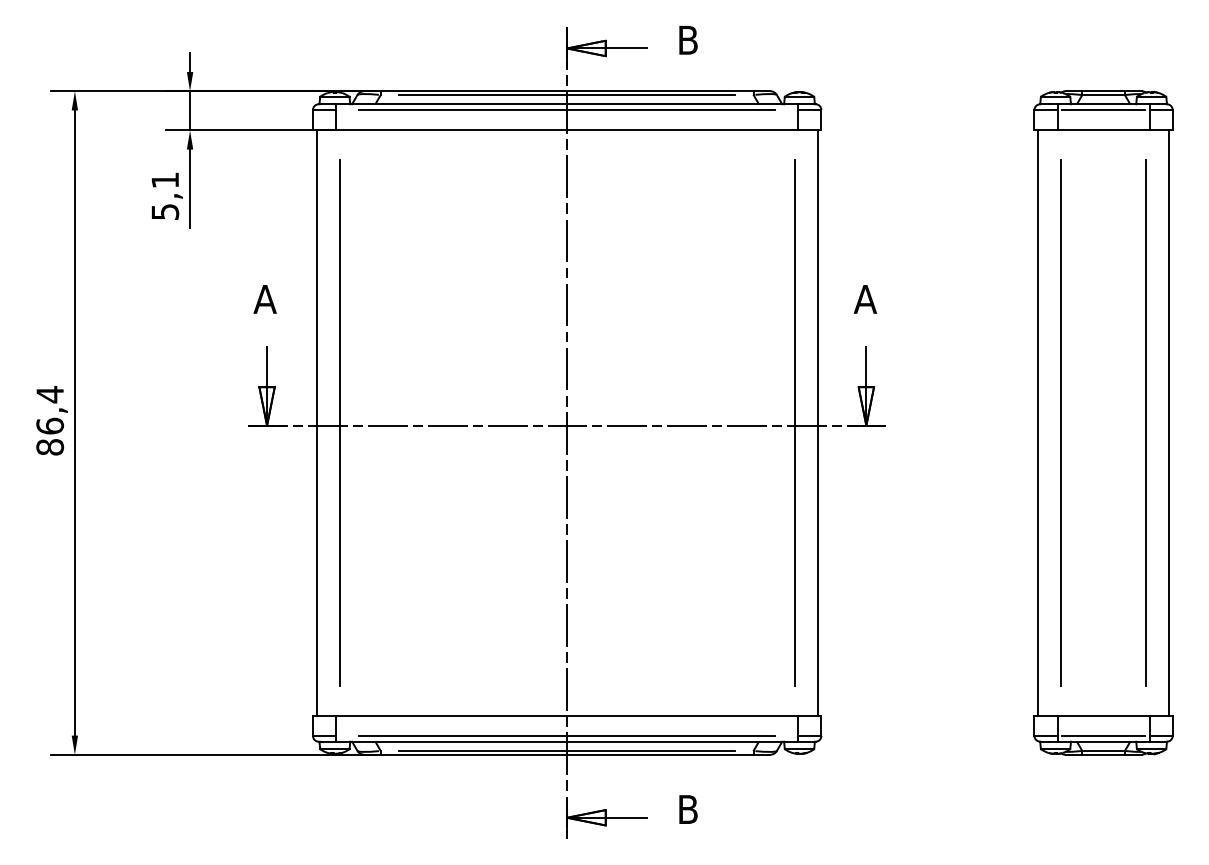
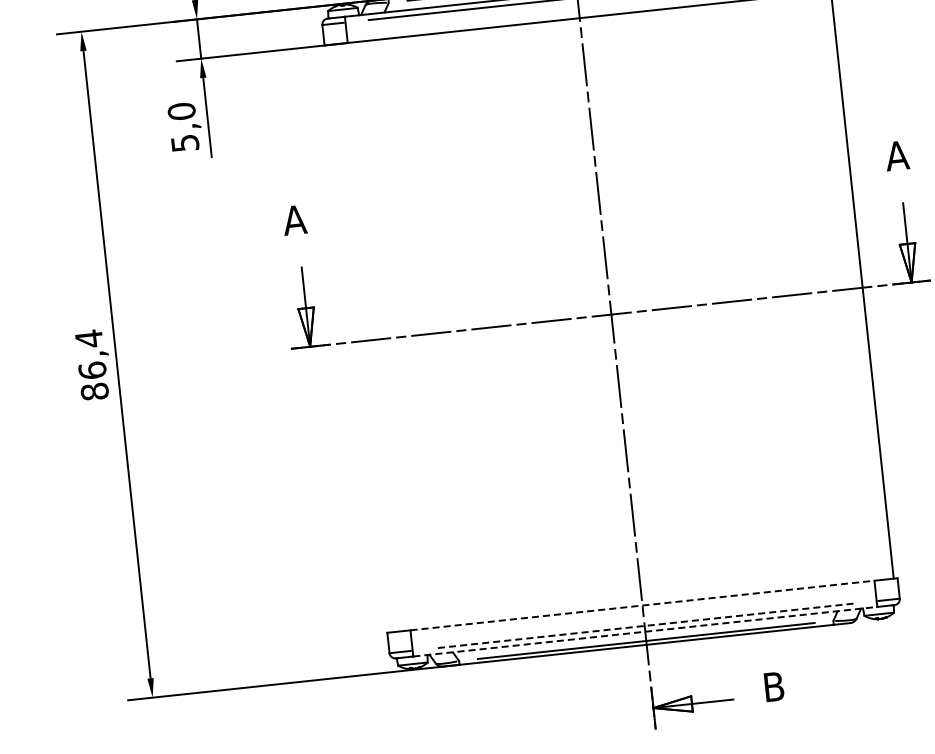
text: (165, 180) -> (181, 111), 5,1 -> 5,0
line: (316, 422) -> (359, 338), removed
line: (339, 422) -> (382, 335), removed
line: (794, 422) -> (839, 287), removed
line: (567, 715) -> (642, 605), solid -> dashed
line: (566, 735) -> (643, 625), solid -> dashed
line: (567, 741) -> (645, 631), solid -> dashed

